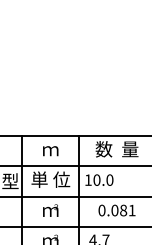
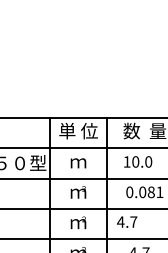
text: (50, 148) -> (78, 130), ｍ -> 単 位
text: (50, 179) -> (78, 161), 単 位 -> ｍ
text: (99, 179) -> (138, 161), moved

